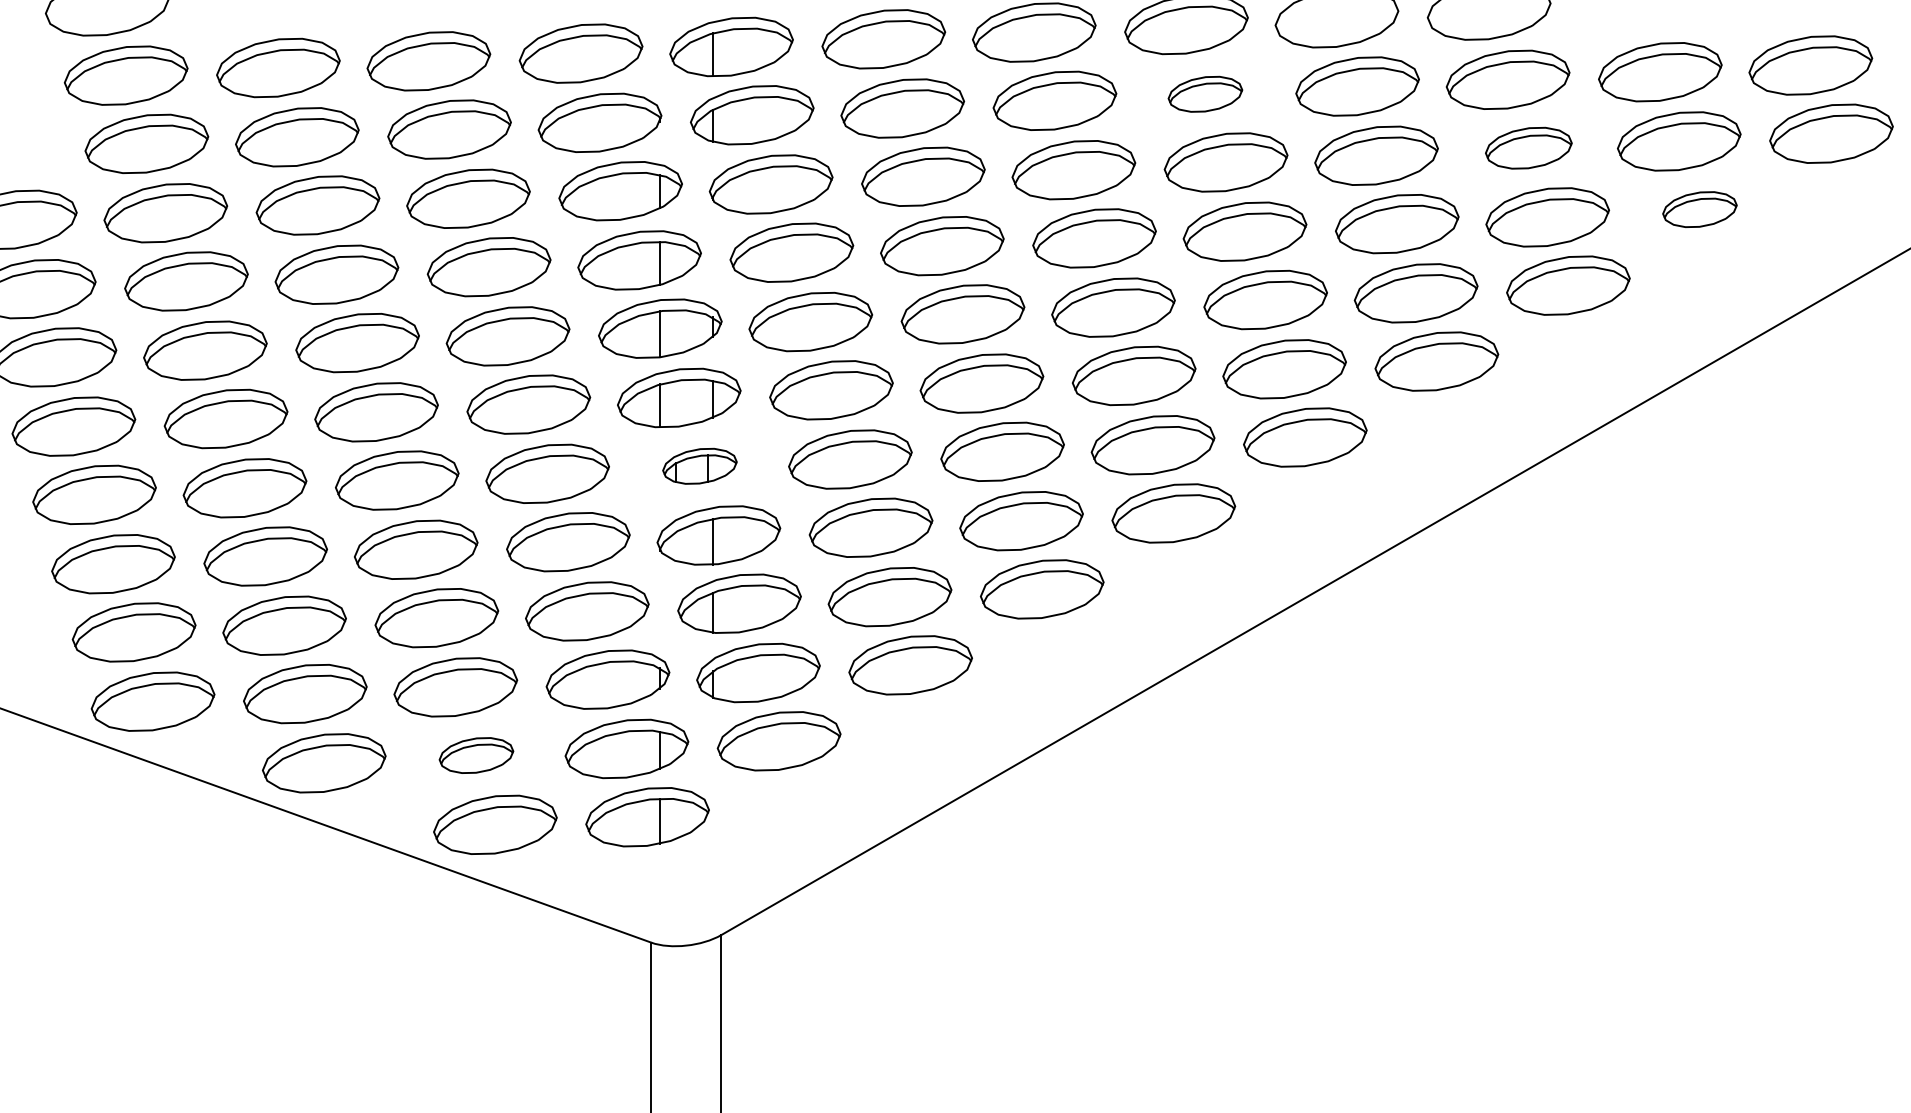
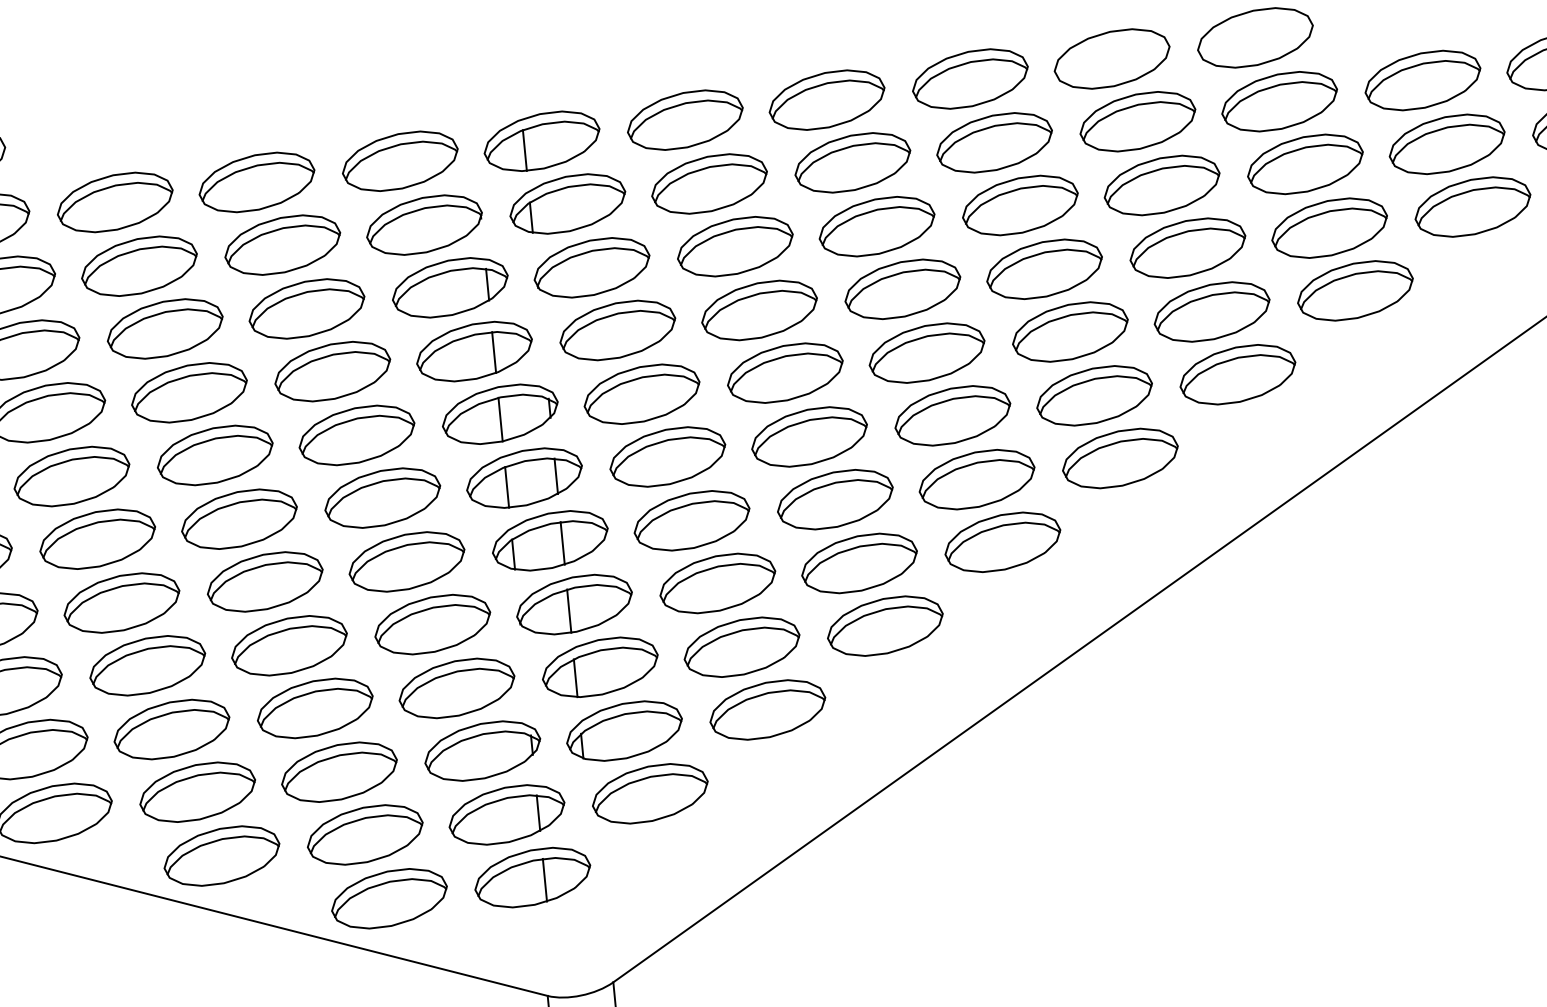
part: (1205, 94) -> (994, 143), size x1.67
part: (1528, 148) -> (1305, 164), size x1.43
part: (1699, 209) -> (1472, 206), size x1.67
part: (699, 466) -> (549, 541), size x1.67
part: (476, 755) -> (365, 834), size x1.67

